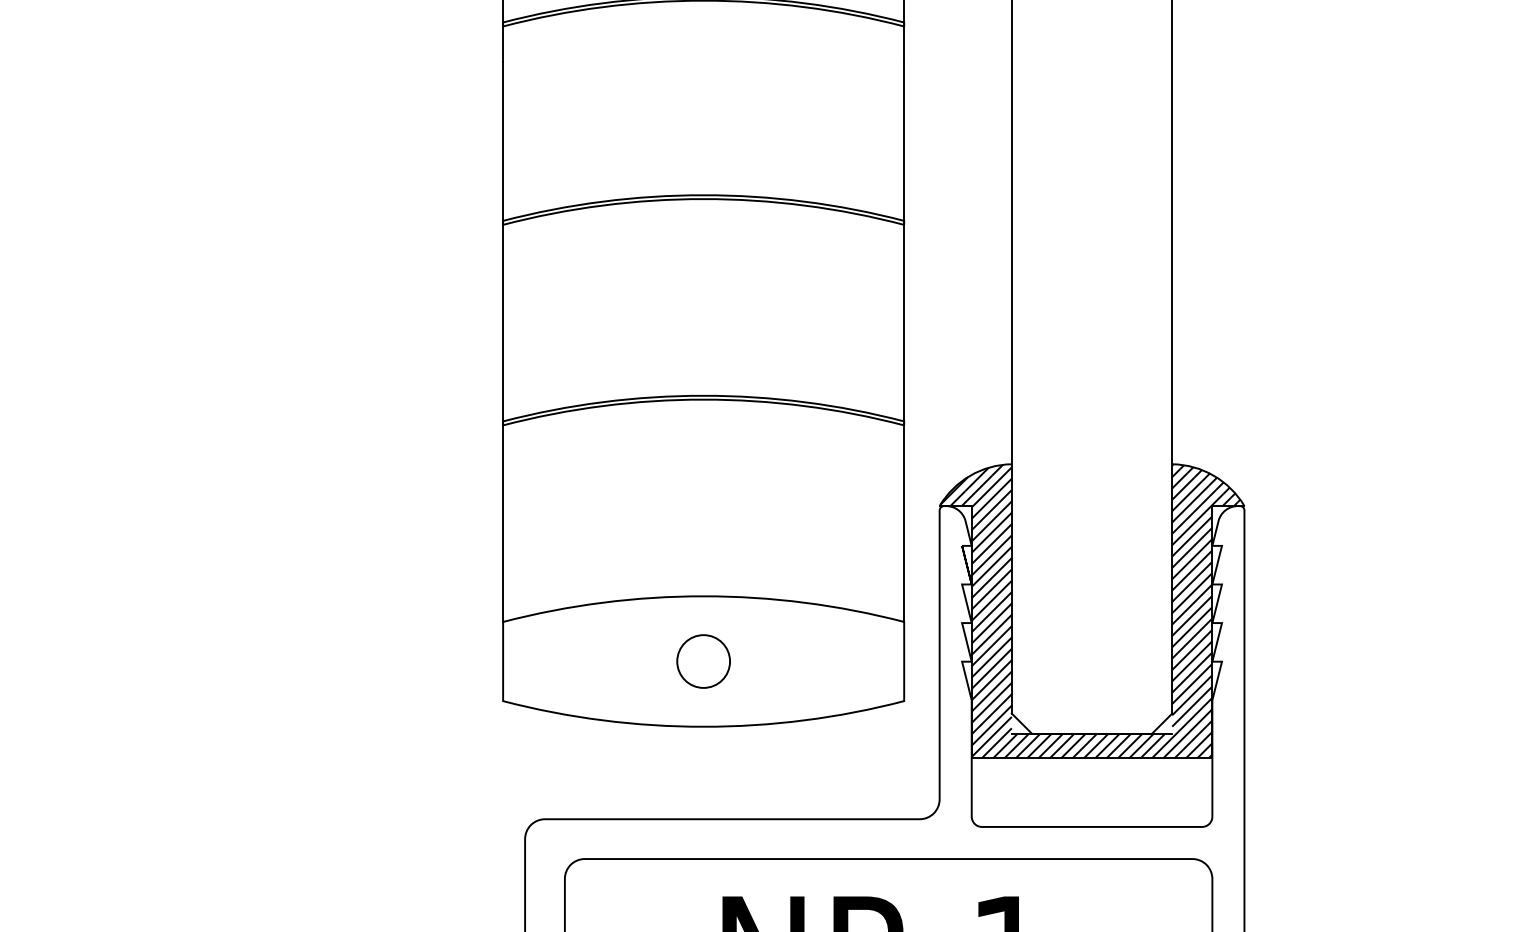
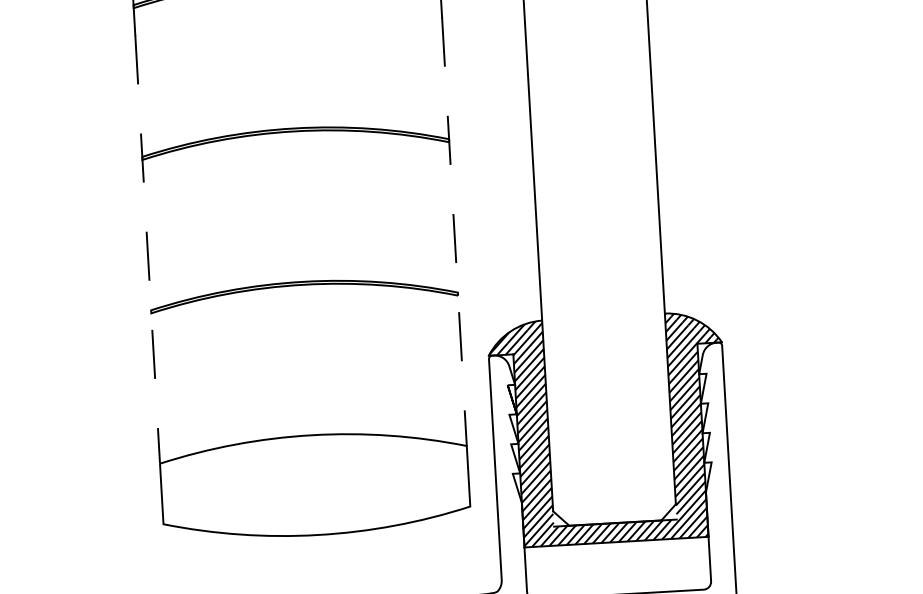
line: (503, 341) -> (147, 249), solid -> dashed
line: (904, 341) -> (454, 231), solid -> dashed
circle: (703, 661) -> (315, 485), removed

